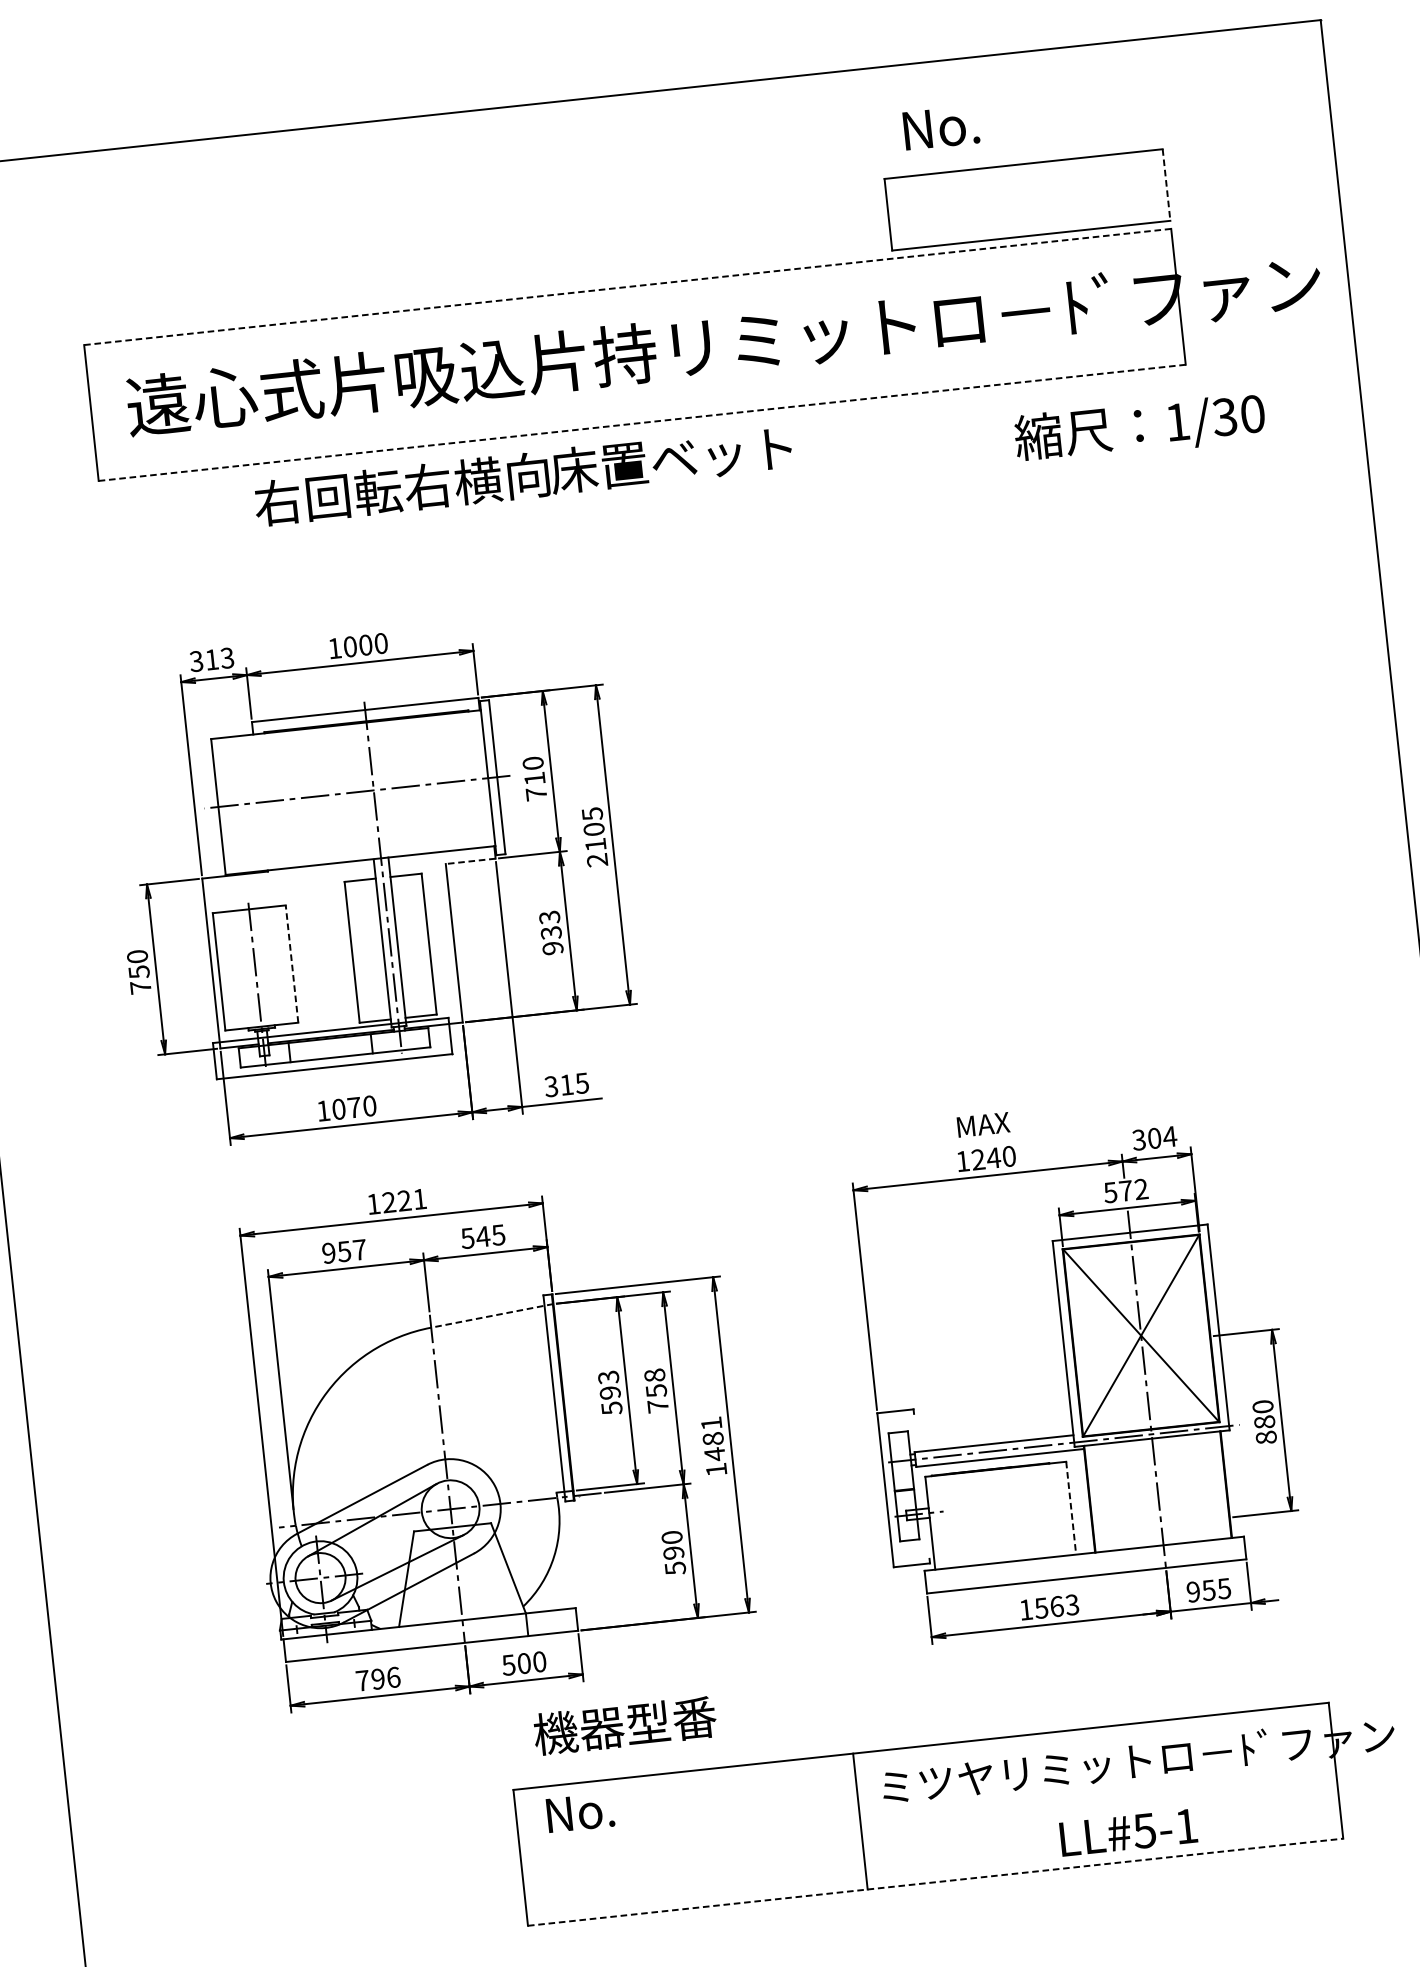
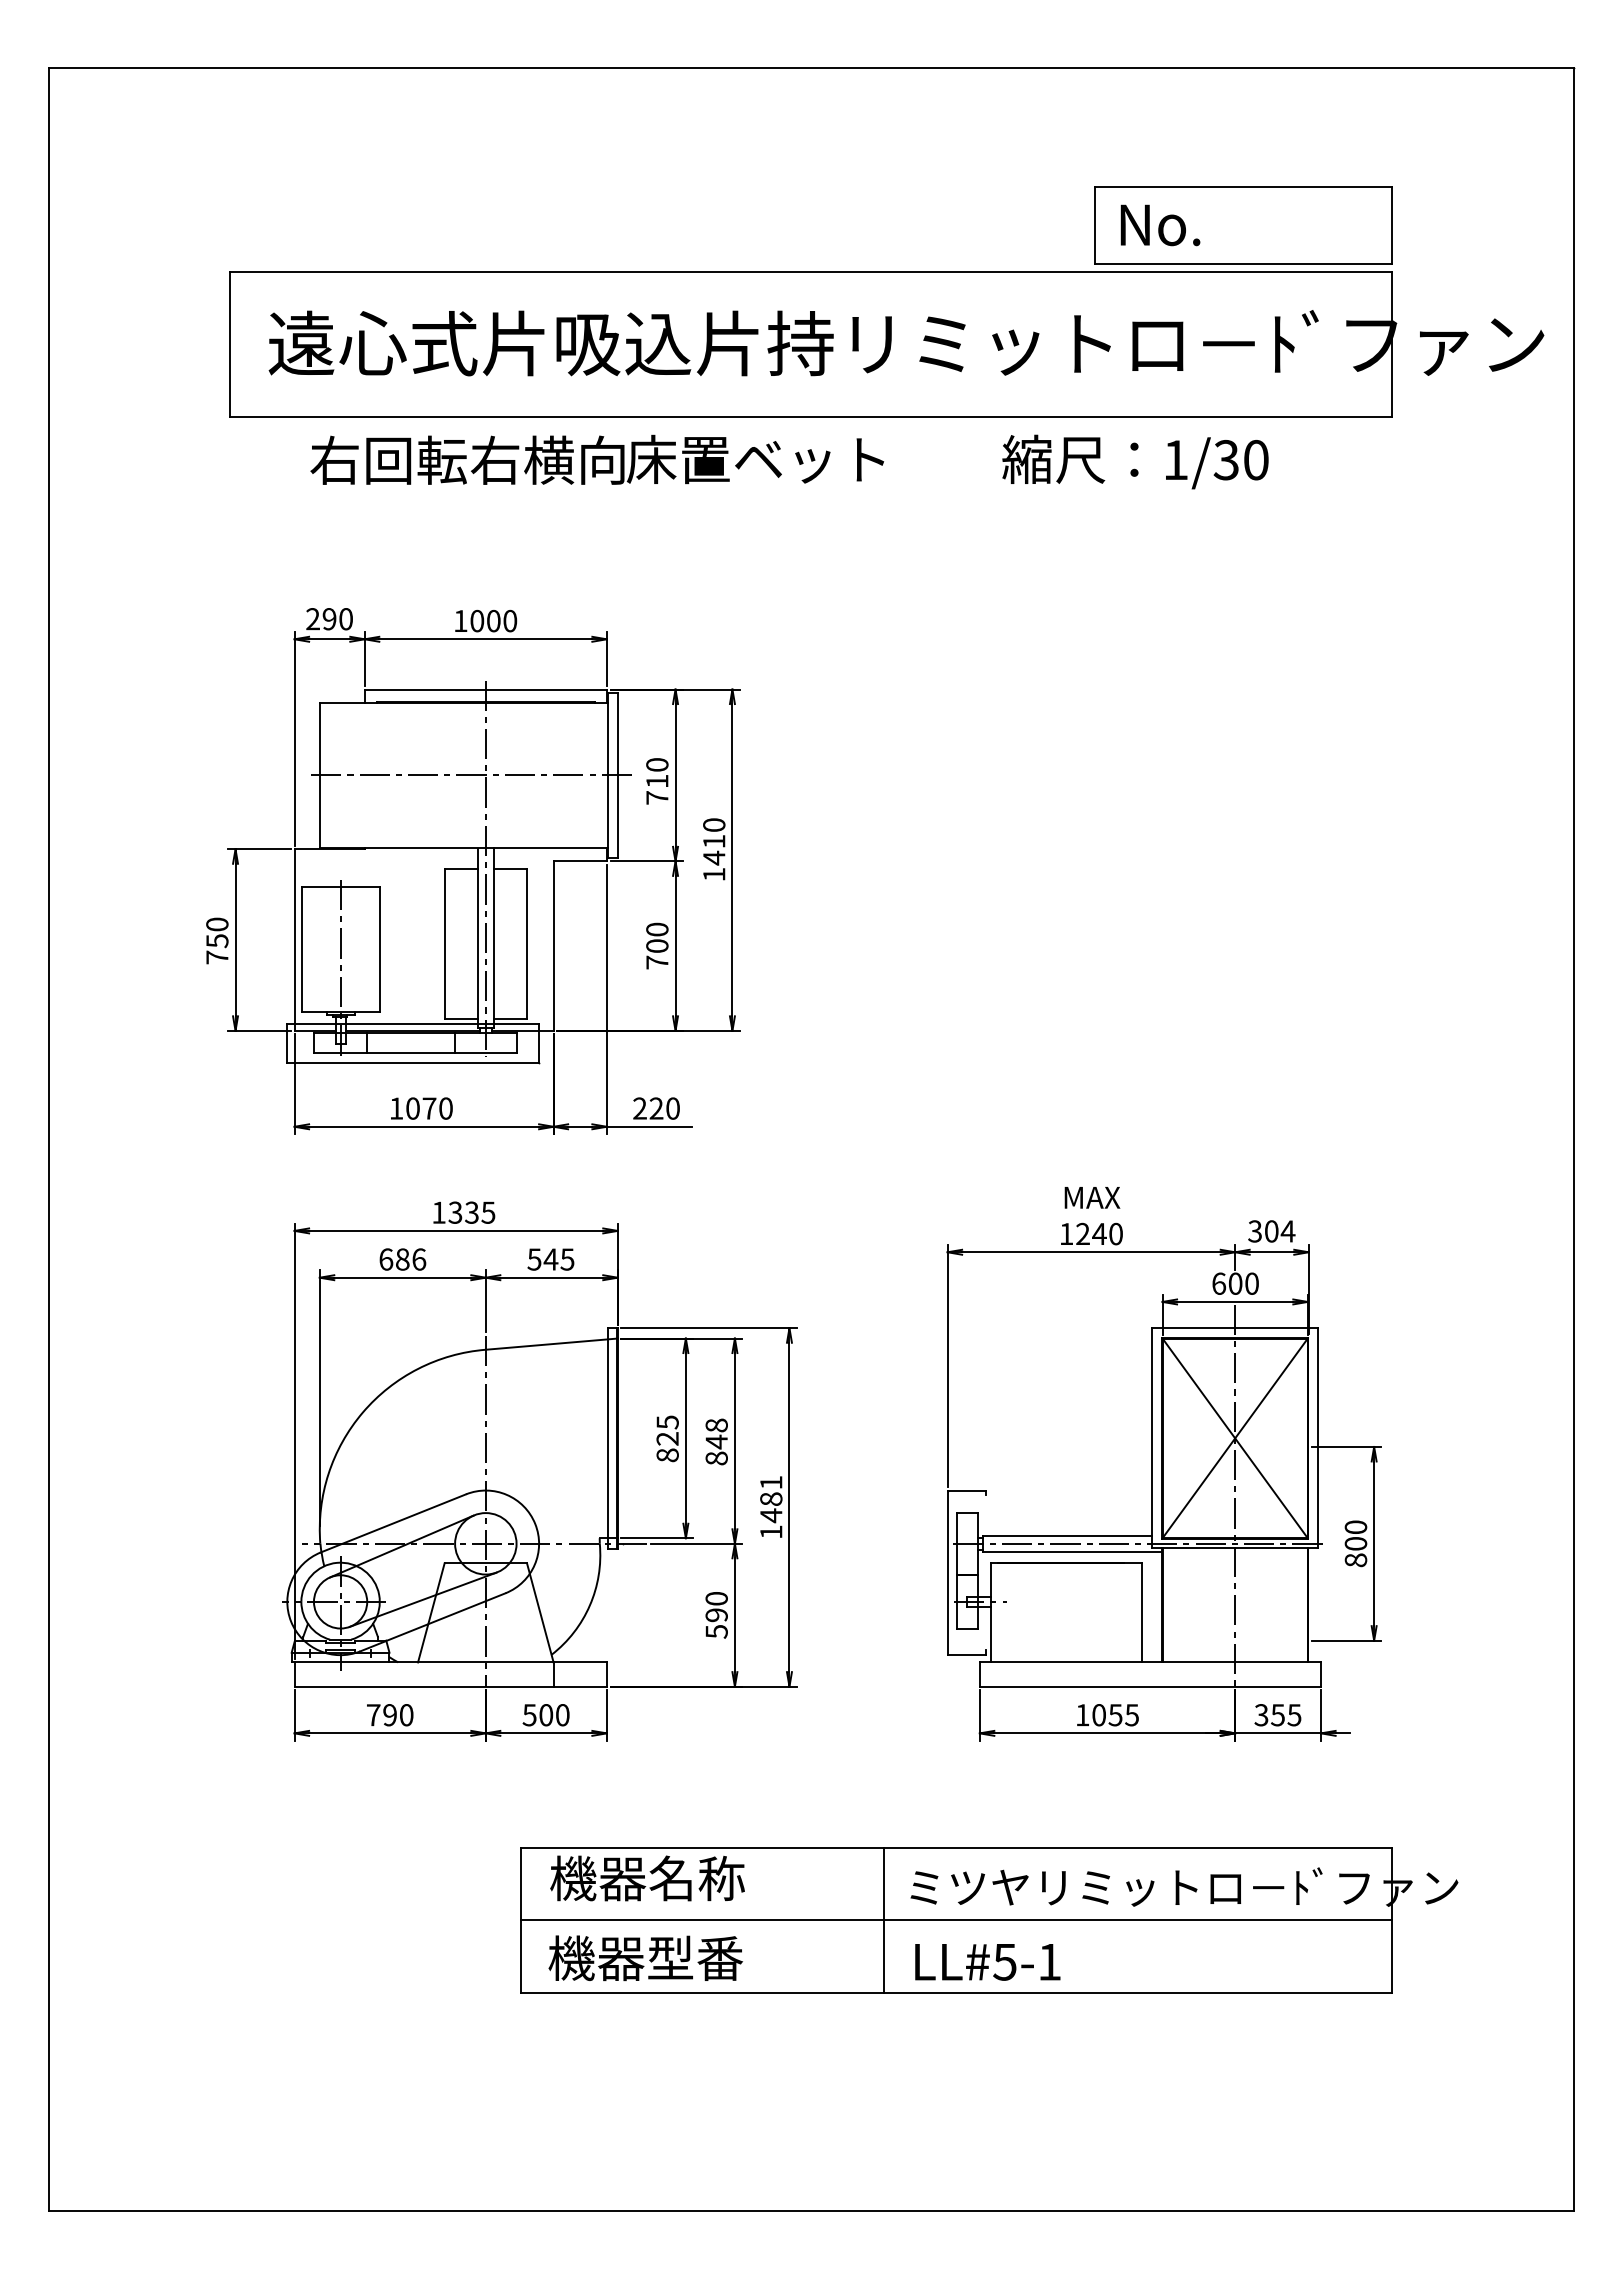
text: (941, 127) -> (1160, 225), moved
line: (1166, 185) -> (1391, 225), dashed -> solid
line: (628, 287) -> (811, 272), dashed -> solid
line: (642, 422) -> (811, 417), dashed -> solid
text: (1139, 427) -> (1135, 461), moved
text: (523, 475) -> (597, 459), moved
text: (211, 660) -> (329, 619), 313 -> 290
text: (595, 836) -> (714, 849), 2105 -> 1410
line: (470, 861) -> (580, 861), dashed -> solid
text: (551, 932) -> (657, 945), 933 -> 700
line: (291, 963) -> (379, 949), dashed -> solid
text: (566, 1084) -> (656, 1108), 315 -> 220
text: (1125, 1190) -> (1235, 1283), 572 -> 600
text: (404, 1200) -> (471, 1212), 1221 -> 1335
text: (344, 1251) -> (402, 1259), 957 -> 686
line: (492, 1316) -> (551, 1344), dashed -> solid
text: (610, 1392) -> (667, 1438), 593 -> 825
text: (657, 1397) -> (716, 1449), 758 -> 848
text: (1264, 1422) -> (1355, 1543), 880 -> 800
line: (1070, 1507) -> (1141, 1612), dashed -> solid
text: (1193, 1592) -> (1261, 1715), 955 -> 355
text: (1056, 1606) -> (1115, 1715), 1563 -> 1055
text: (393, 1677) -> (406, 1715), 796 -> 790
text: (624, 1725) -> (645, 1958), moved
text: (635, 1806) -> (647, 1878), No. -> 機器名称
line: (927, 1814) -> (955, 1920), added
text: (1128, 1833) -> (987, 1962), moved
line: (935, 1881) -> (956, 1992), dashed -> solid

